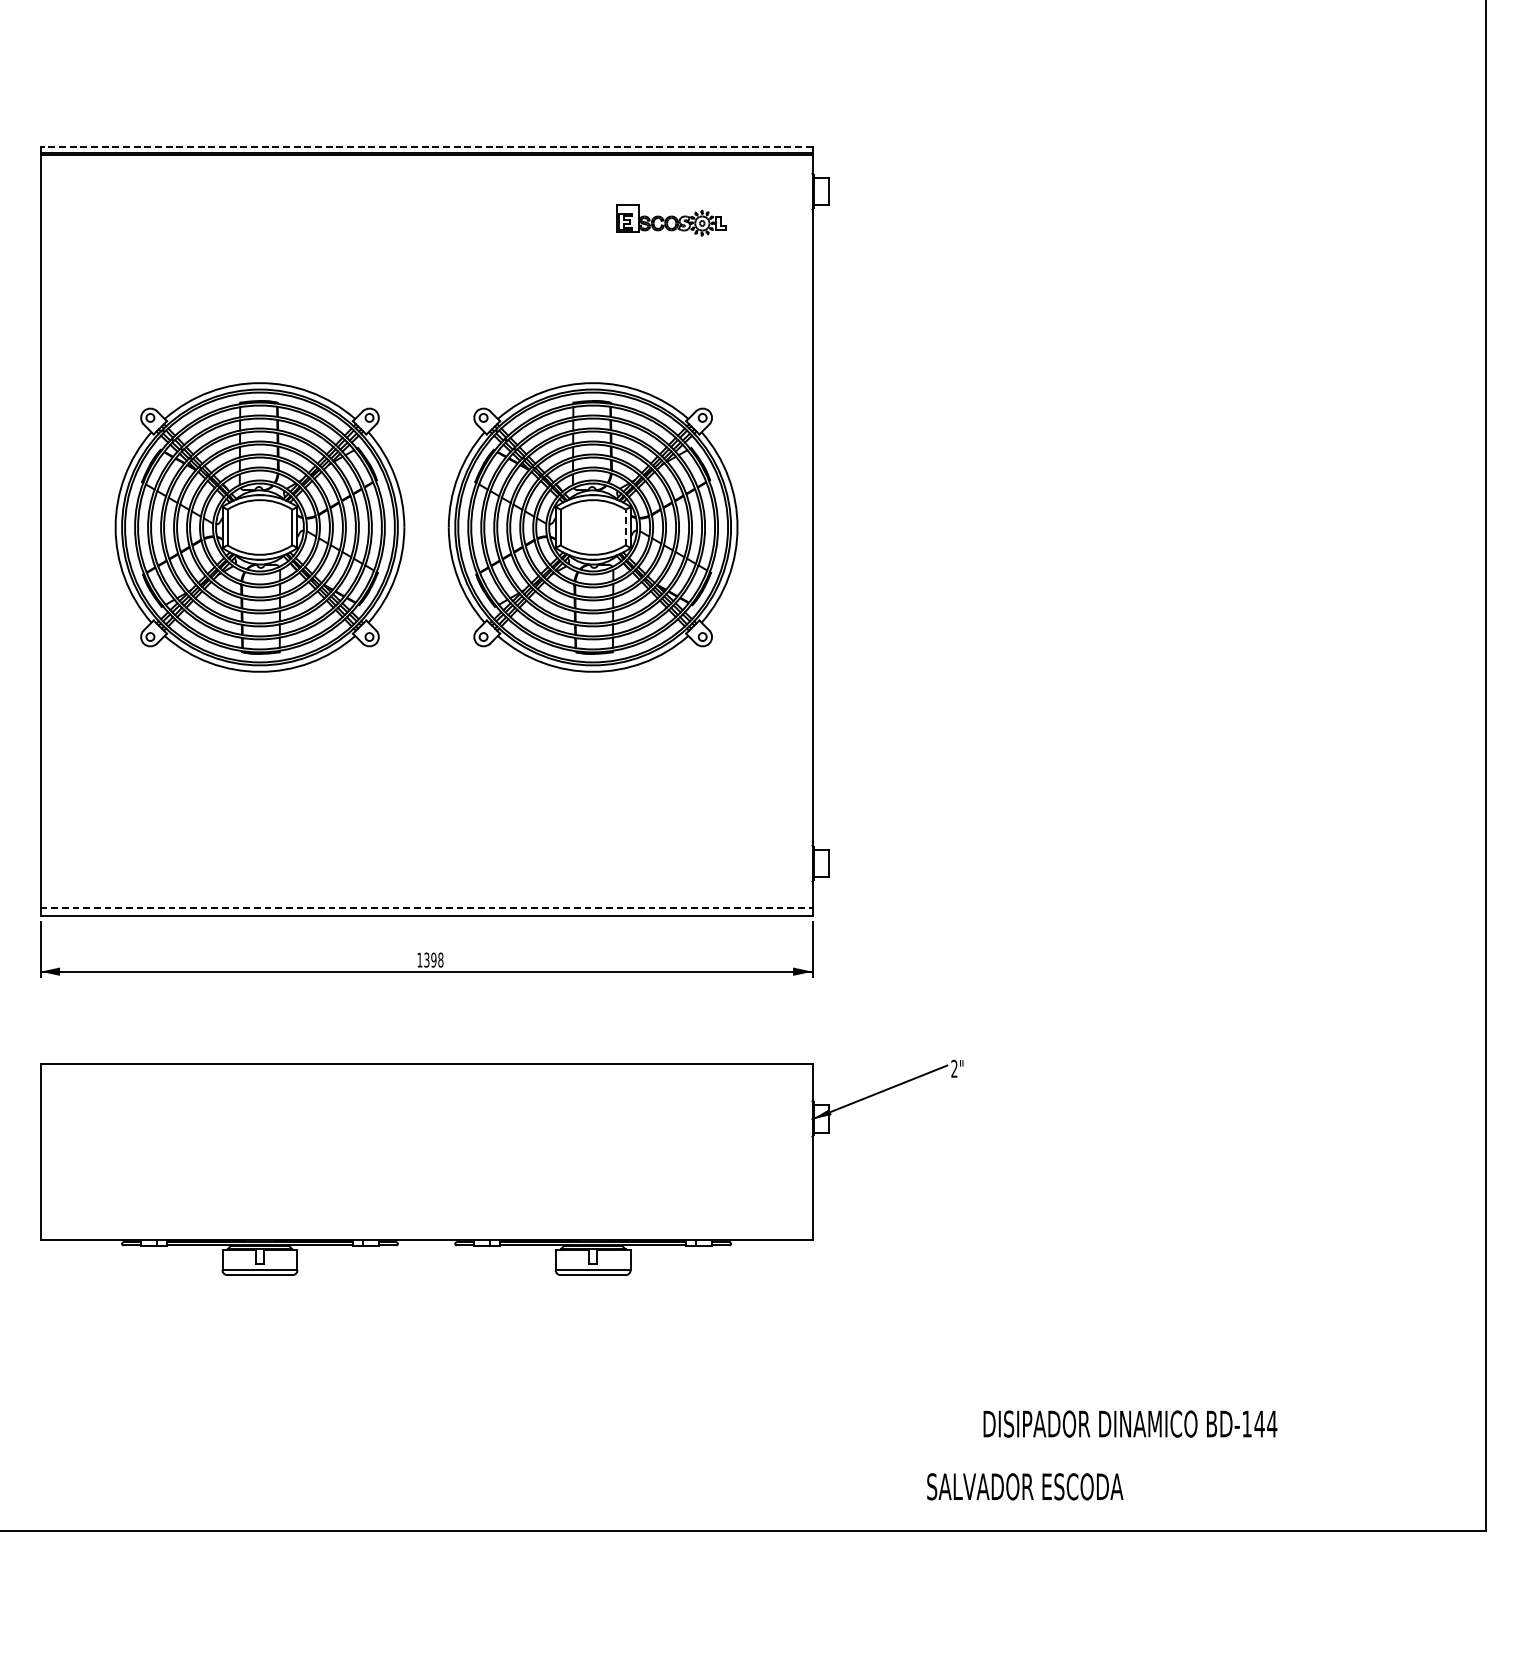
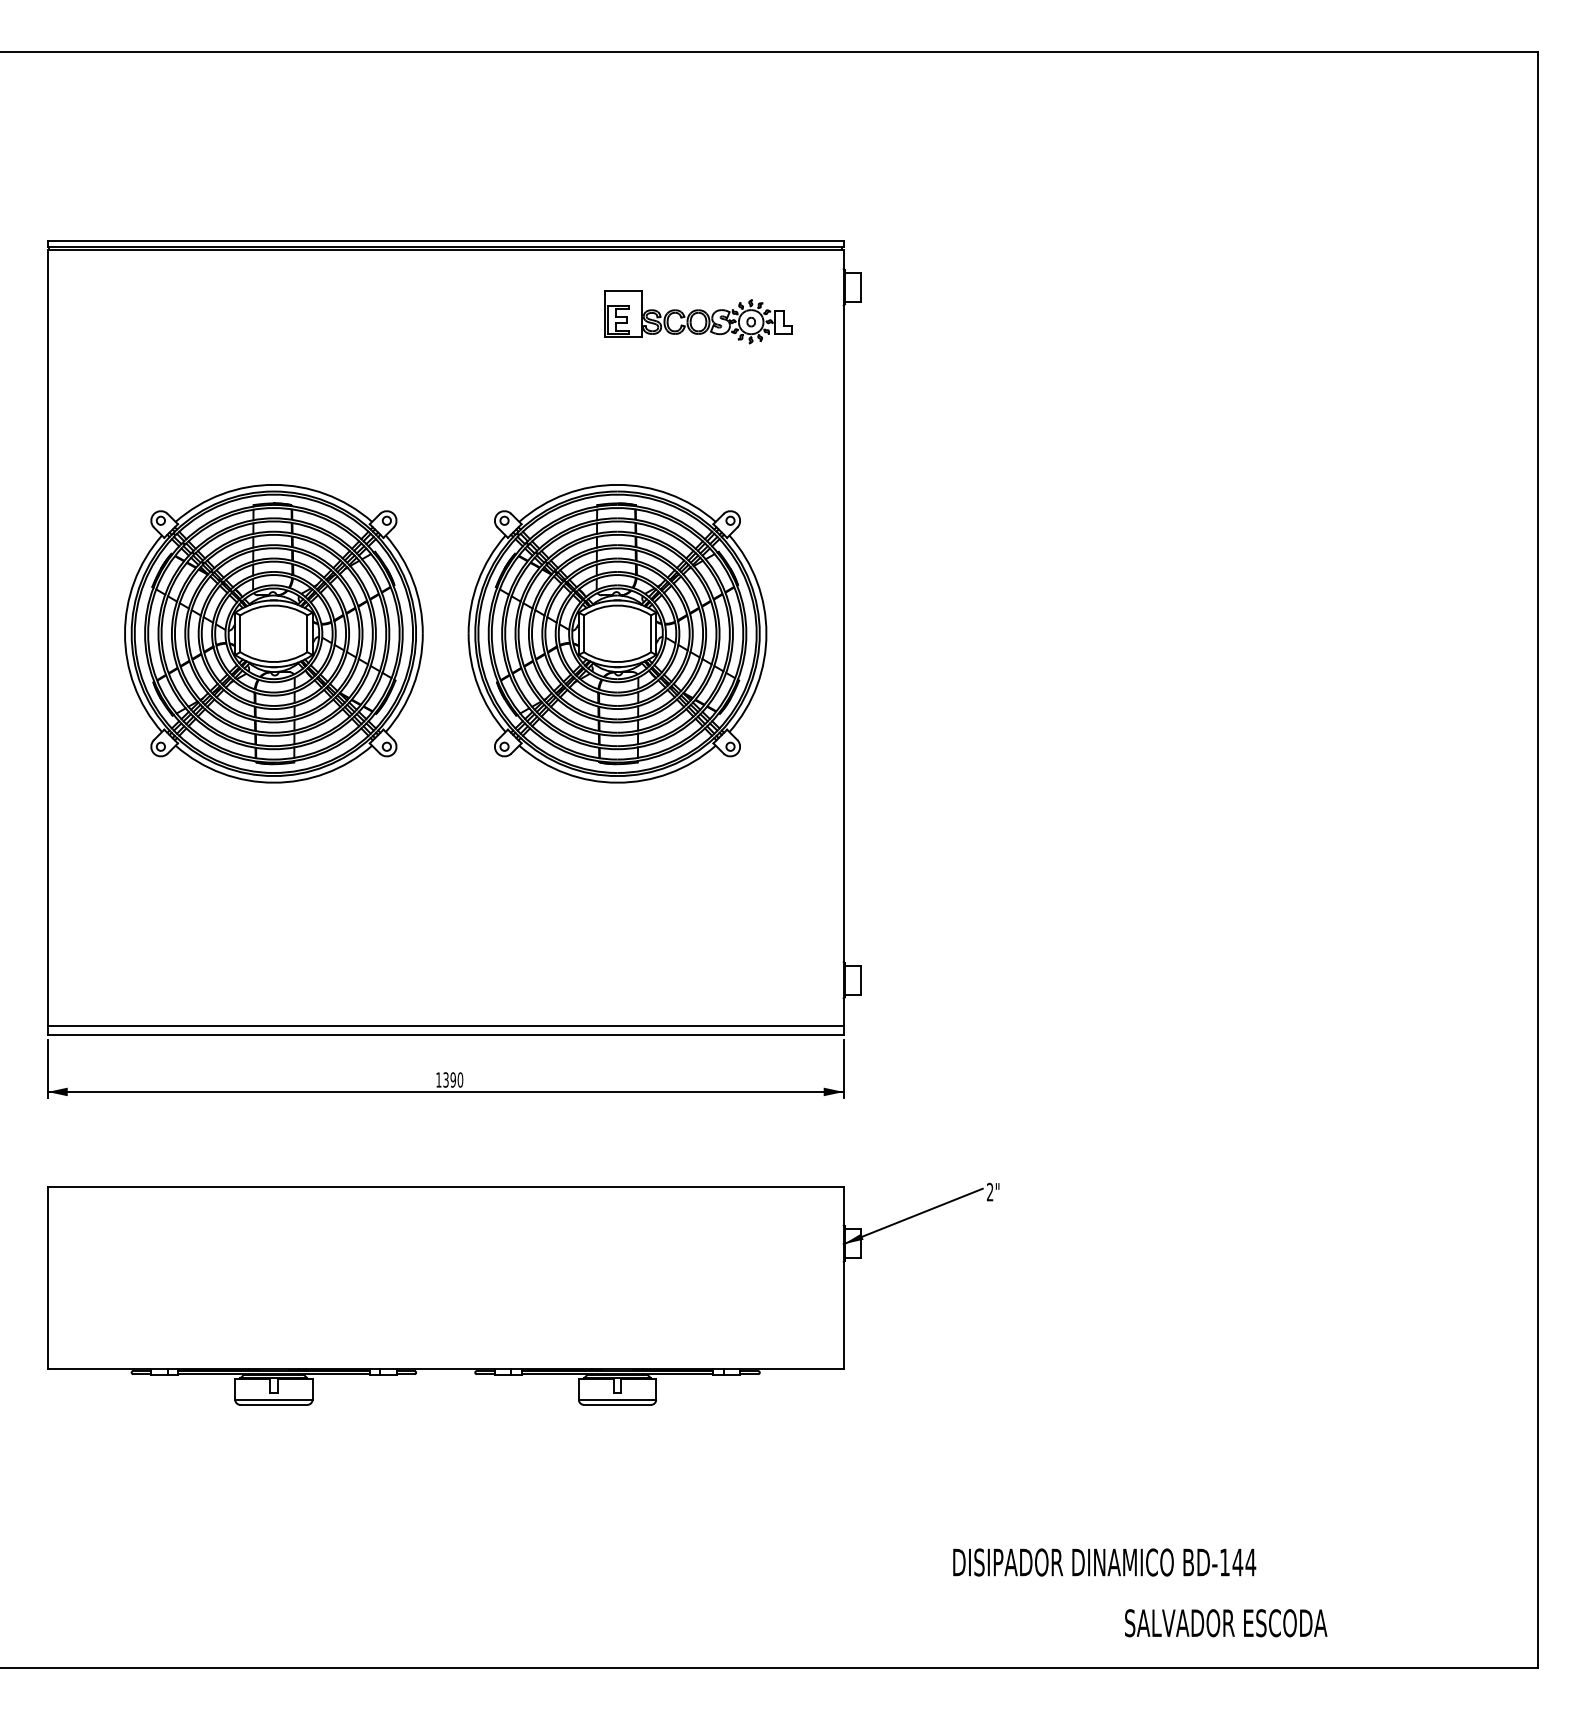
line: (426, 147) -> (445, 241), dashed -> solid
part: (671, 220) -> (698, 317), size x1.67
line: (626, 527) -> (651, 633), dashed -> solid
line: (427, 908) -> (446, 1026), dashed -> solid
text: (440, 959) -> (460, 1079), 1398 -> 1390
text: (1130, 1424) -> (1104, 1562), moved
text: (1025, 1487) -> (1226, 1623), moved

